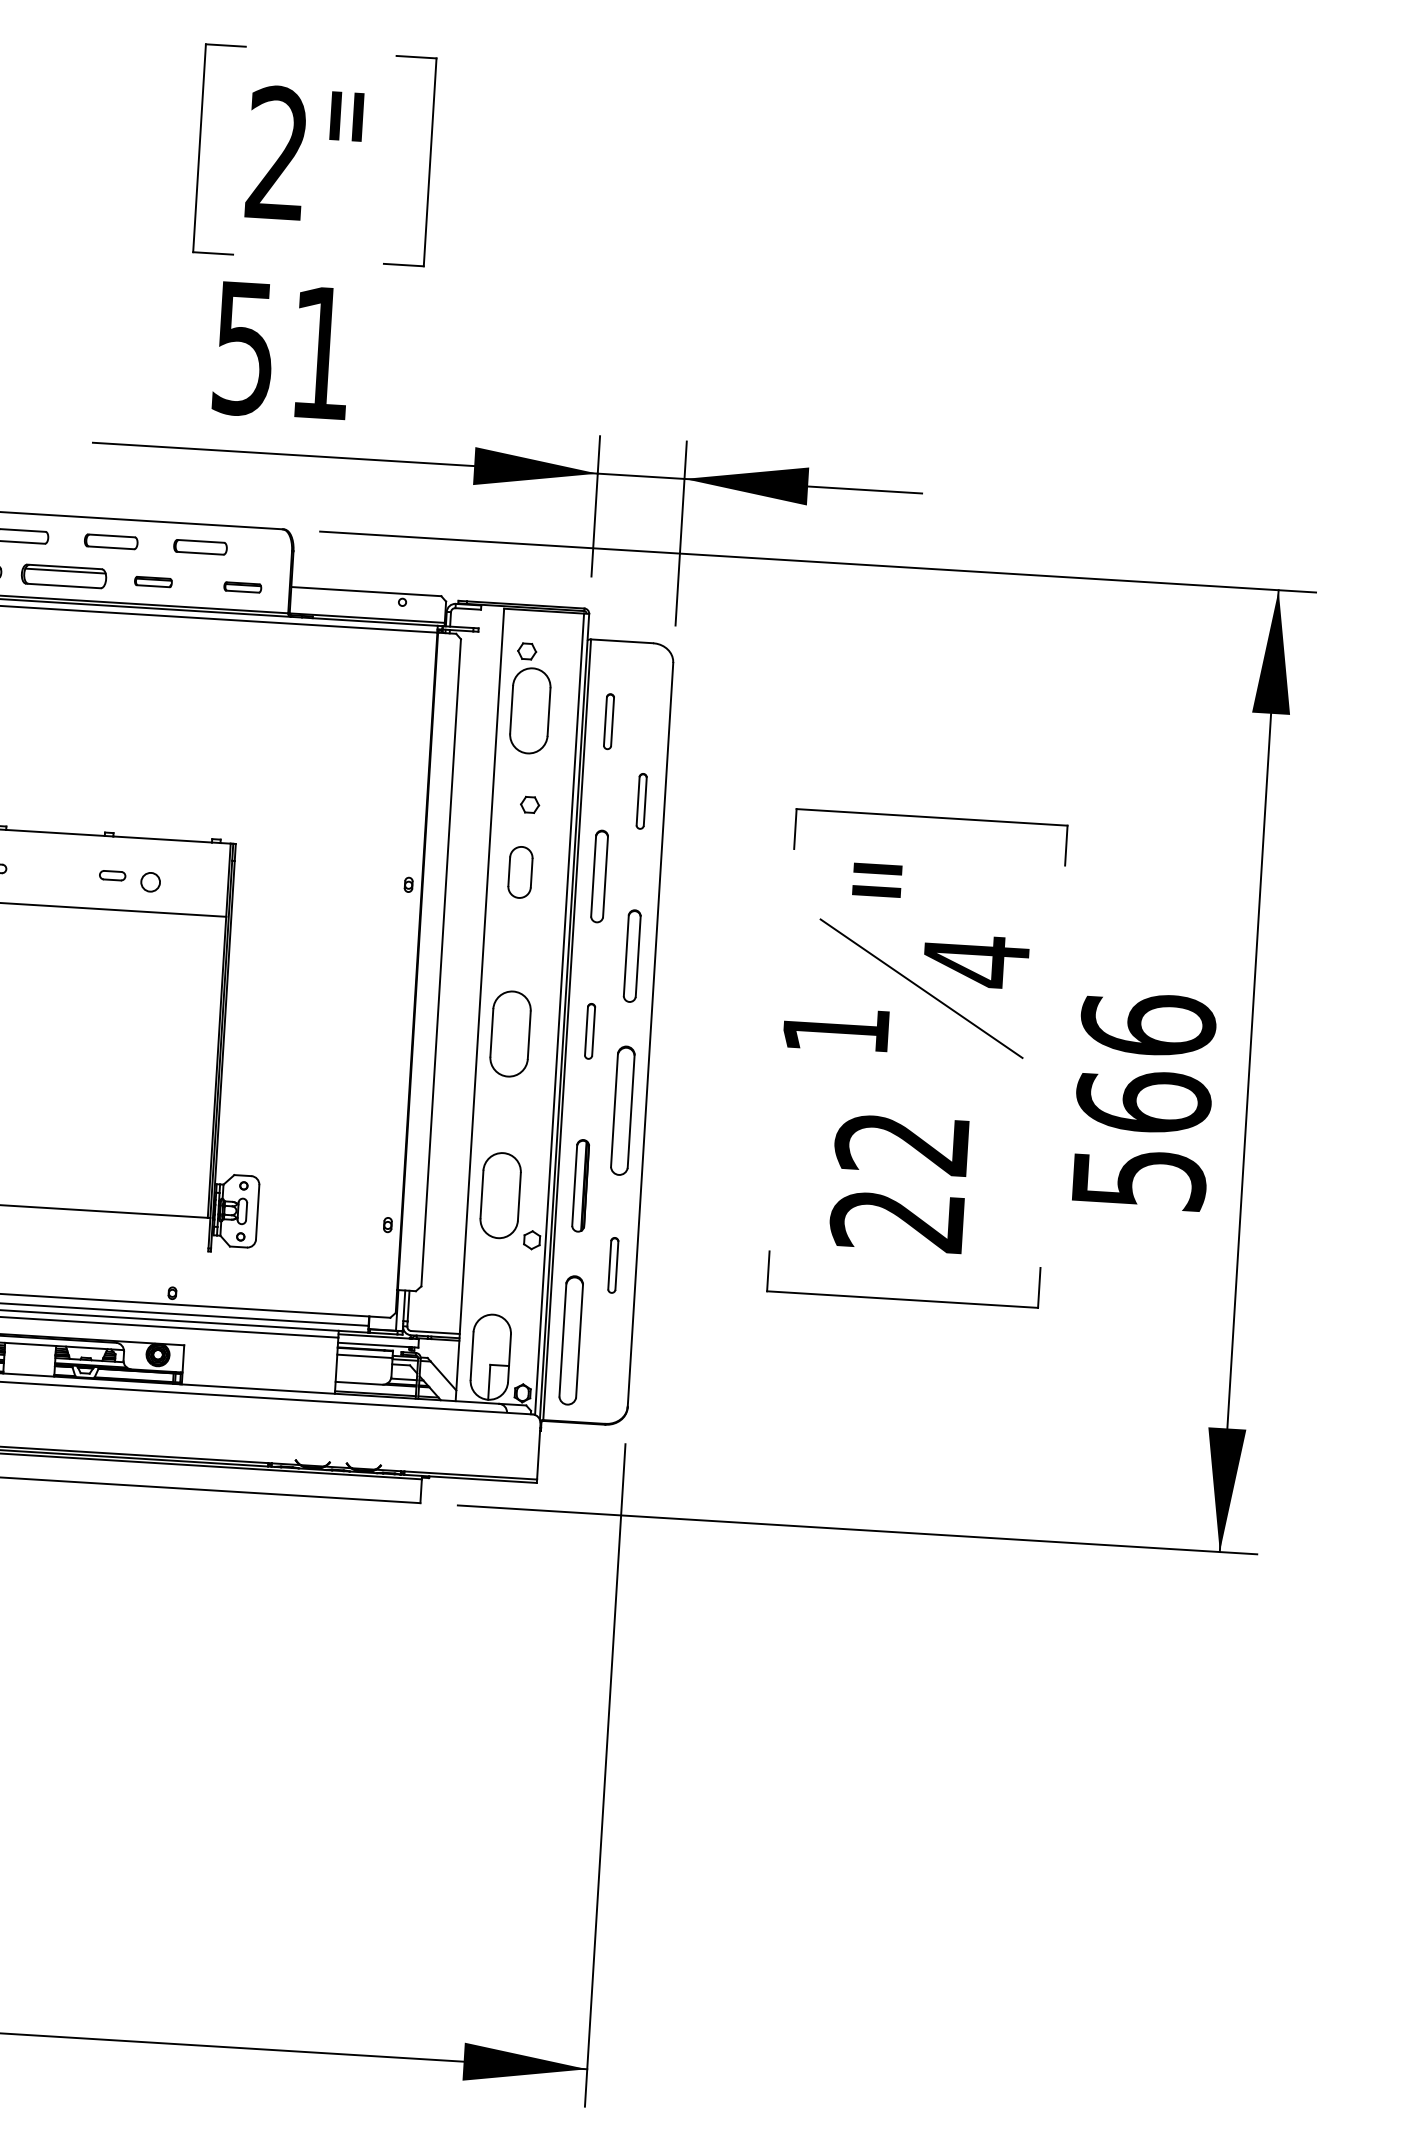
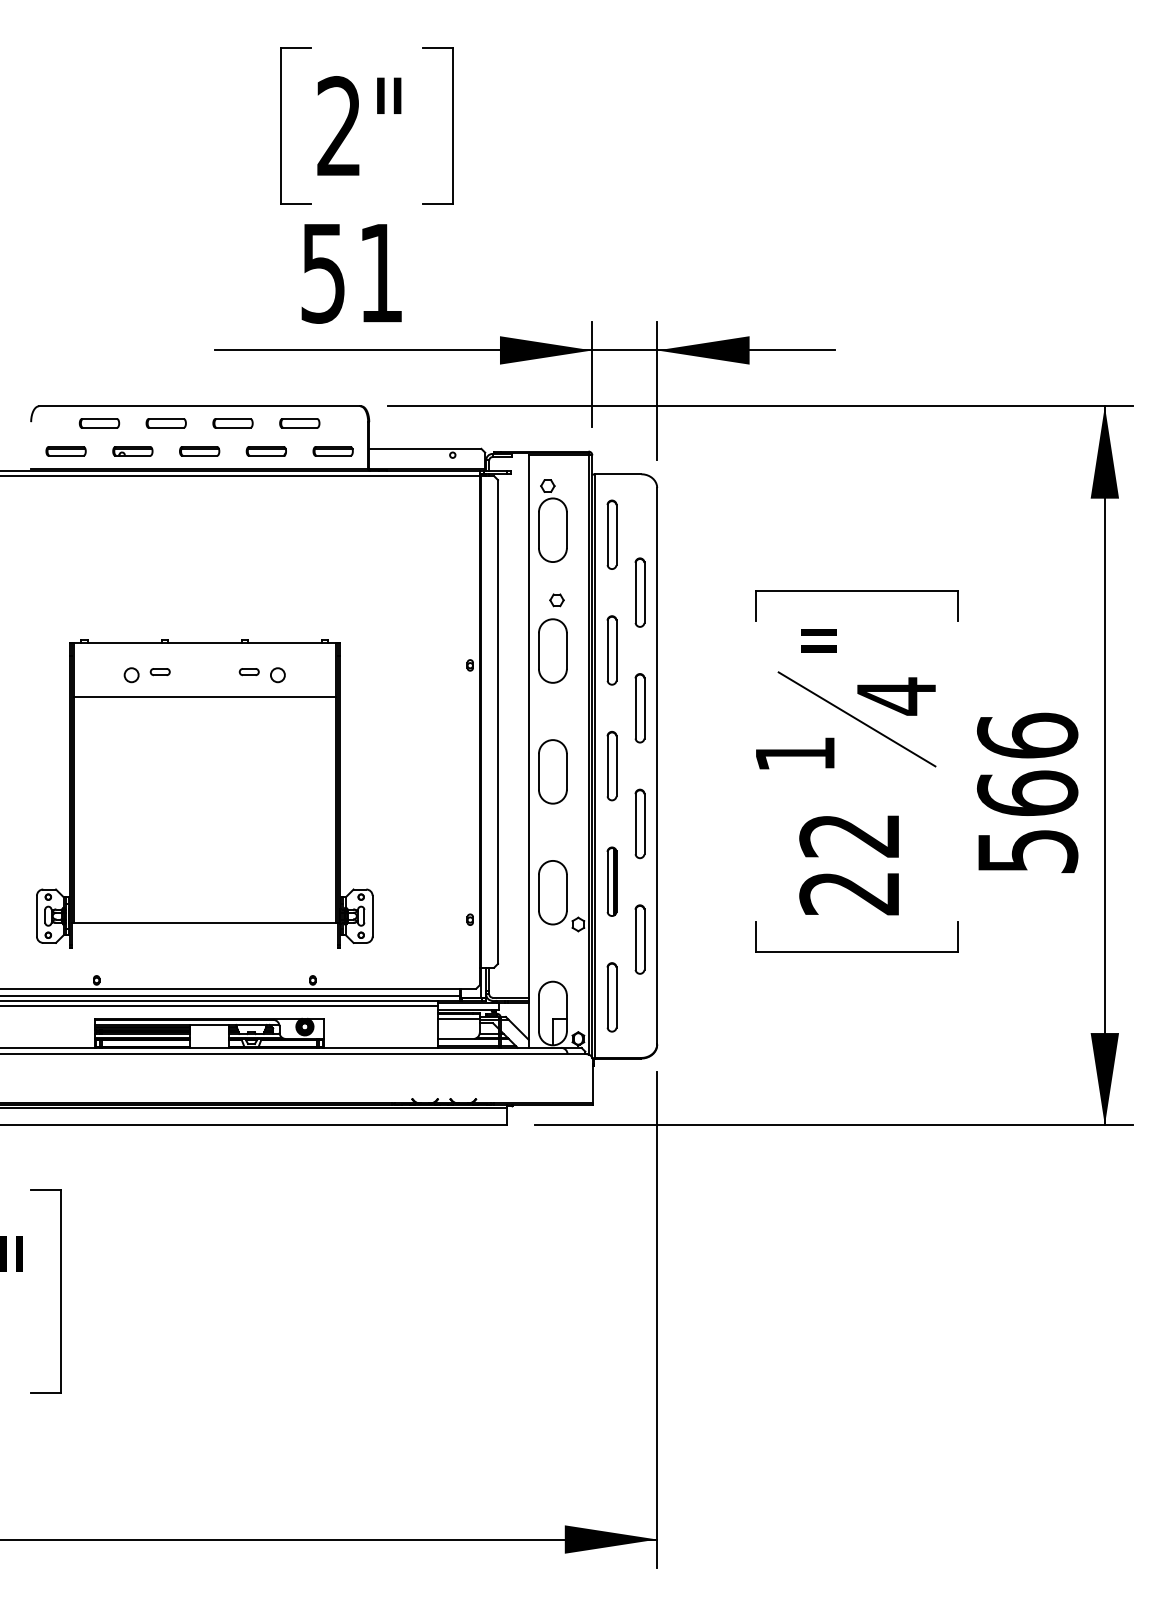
part: (64, 576) -> (199, 451), size x0.62
part: (152, 582) -> (265, 451), size x1.43
part: (241, 587) -> (332, 451), size x1.43
part: (608, 721) -> (611, 534), size x1.67
part: (641, 801) -> (639, 592), size x1.67
part: (519, 871) -> (552, 650), size x1.67
part: (589, 1031) -> (611, 766), size x1.67
part: (622, 1110) -> (639, 823), size x0.71
part: (612, 1265) -> (639, 939), size x1.67
part: (570, 1340) -> (611, 997), size x0.71

